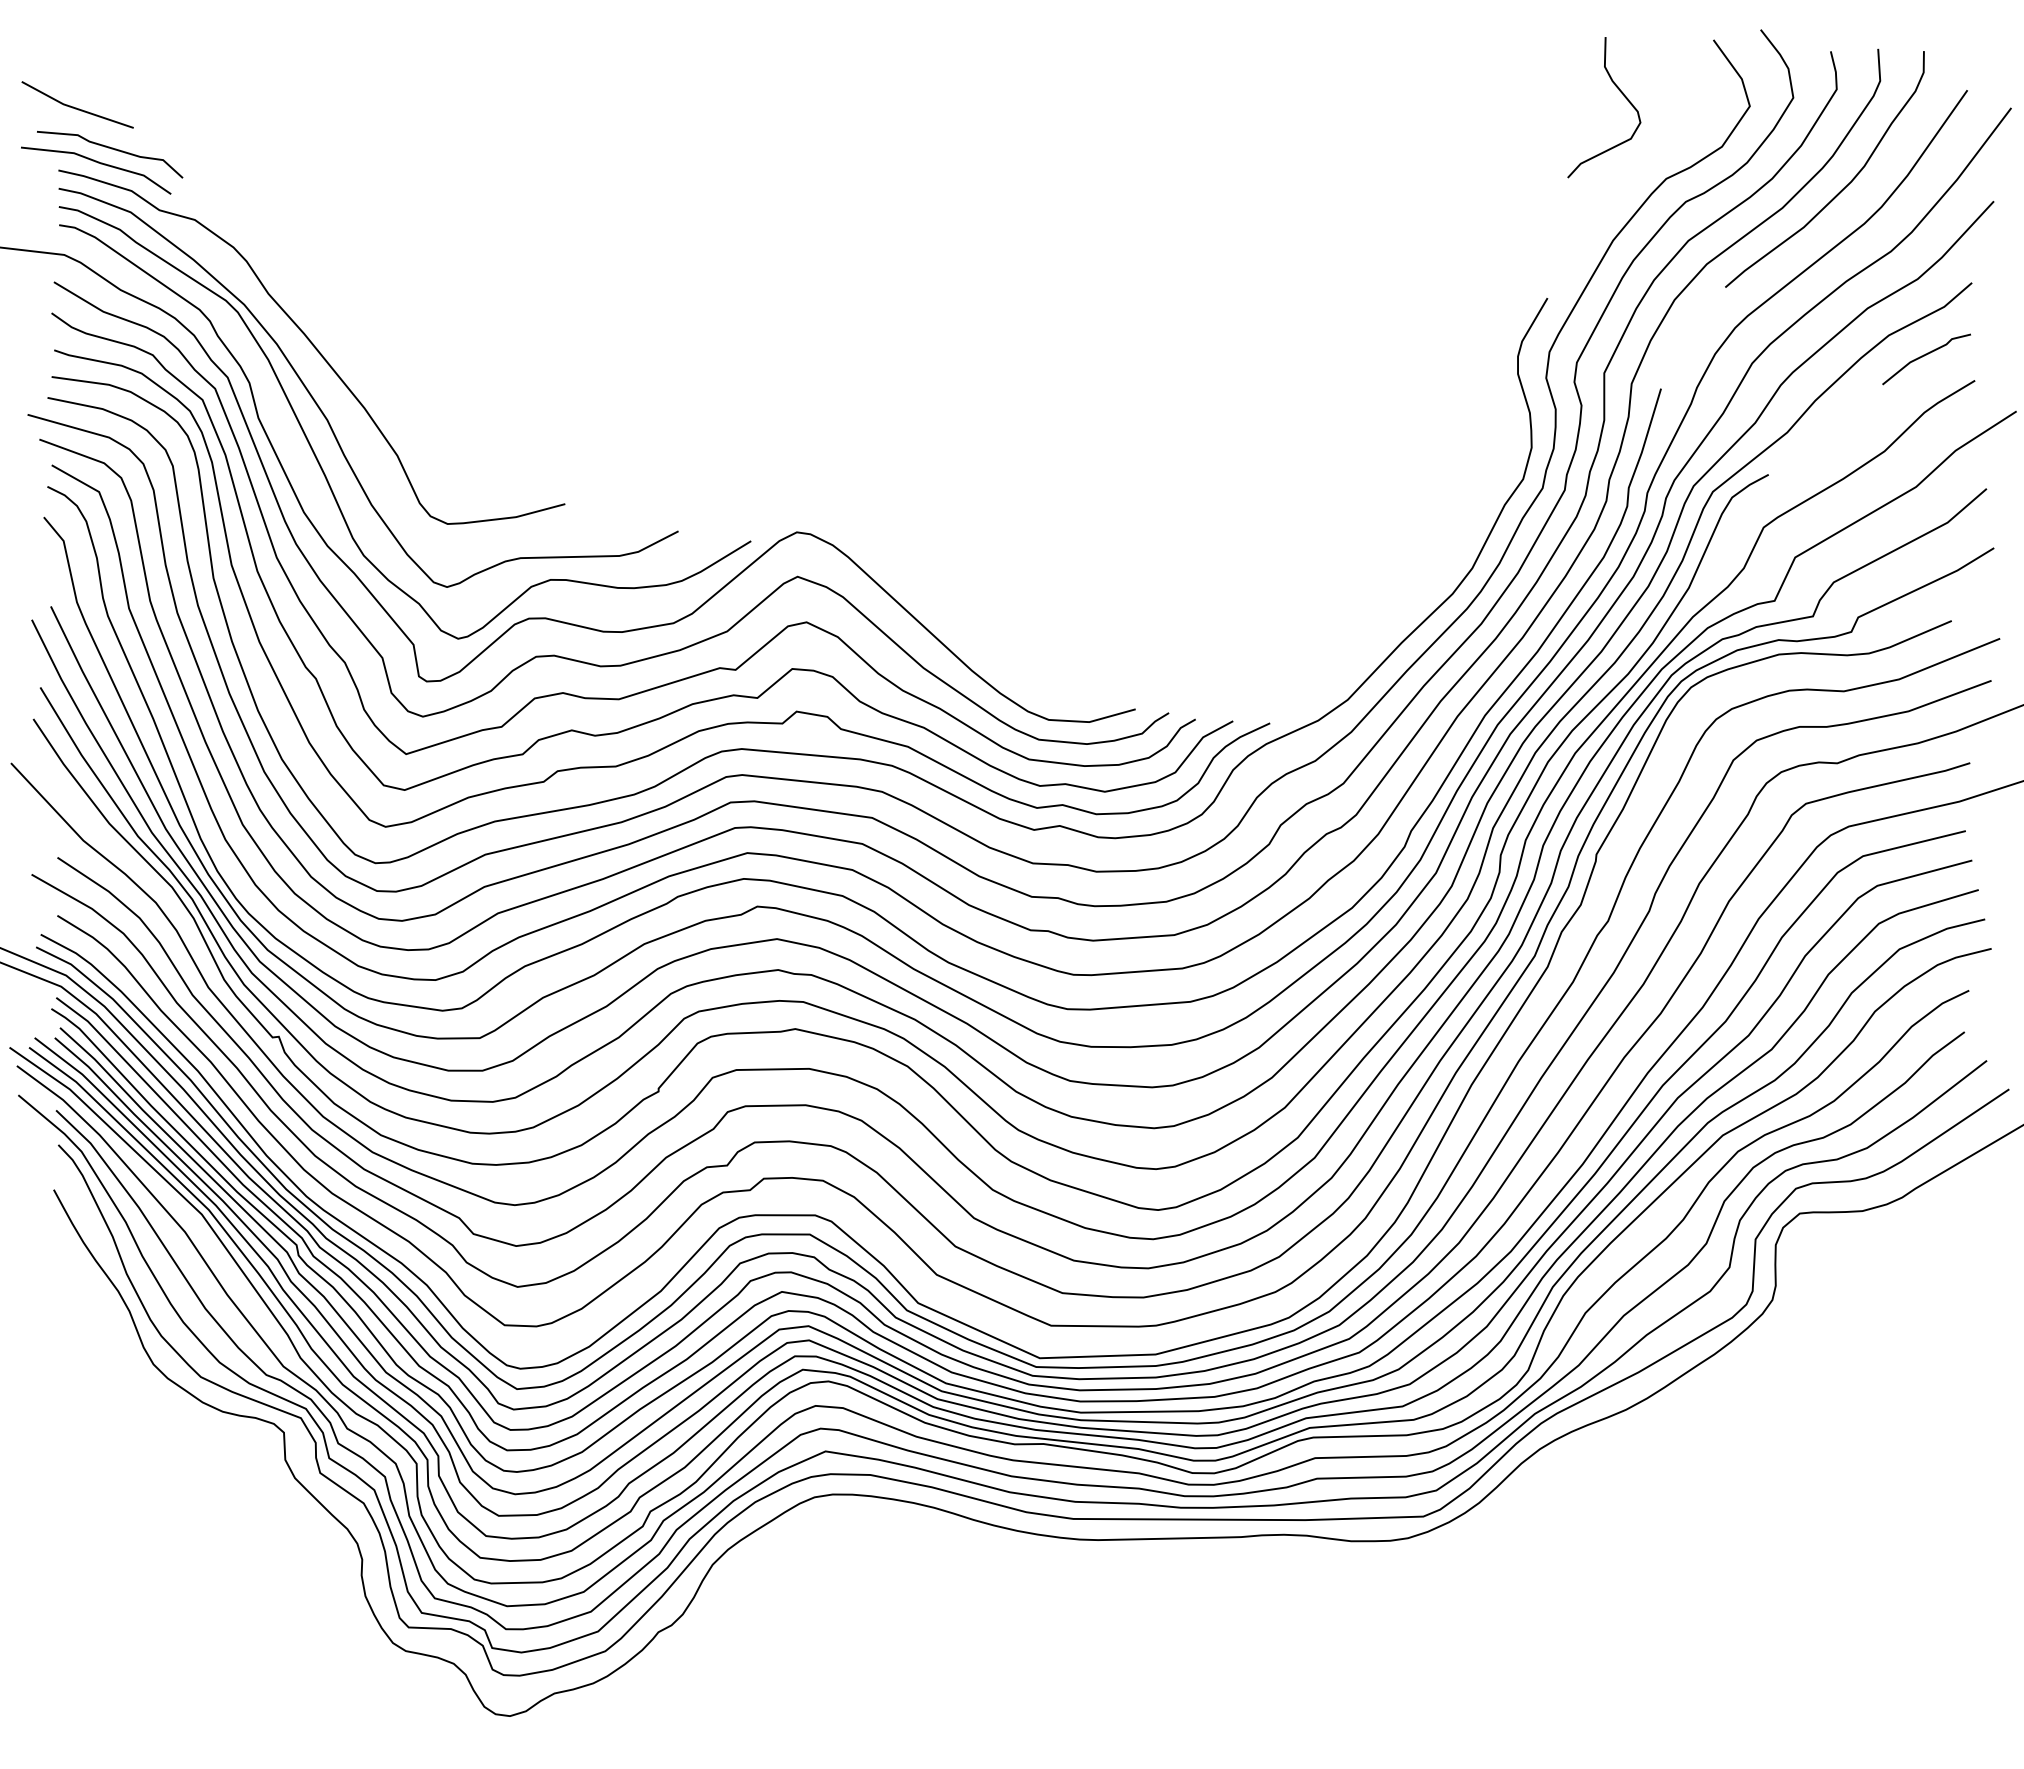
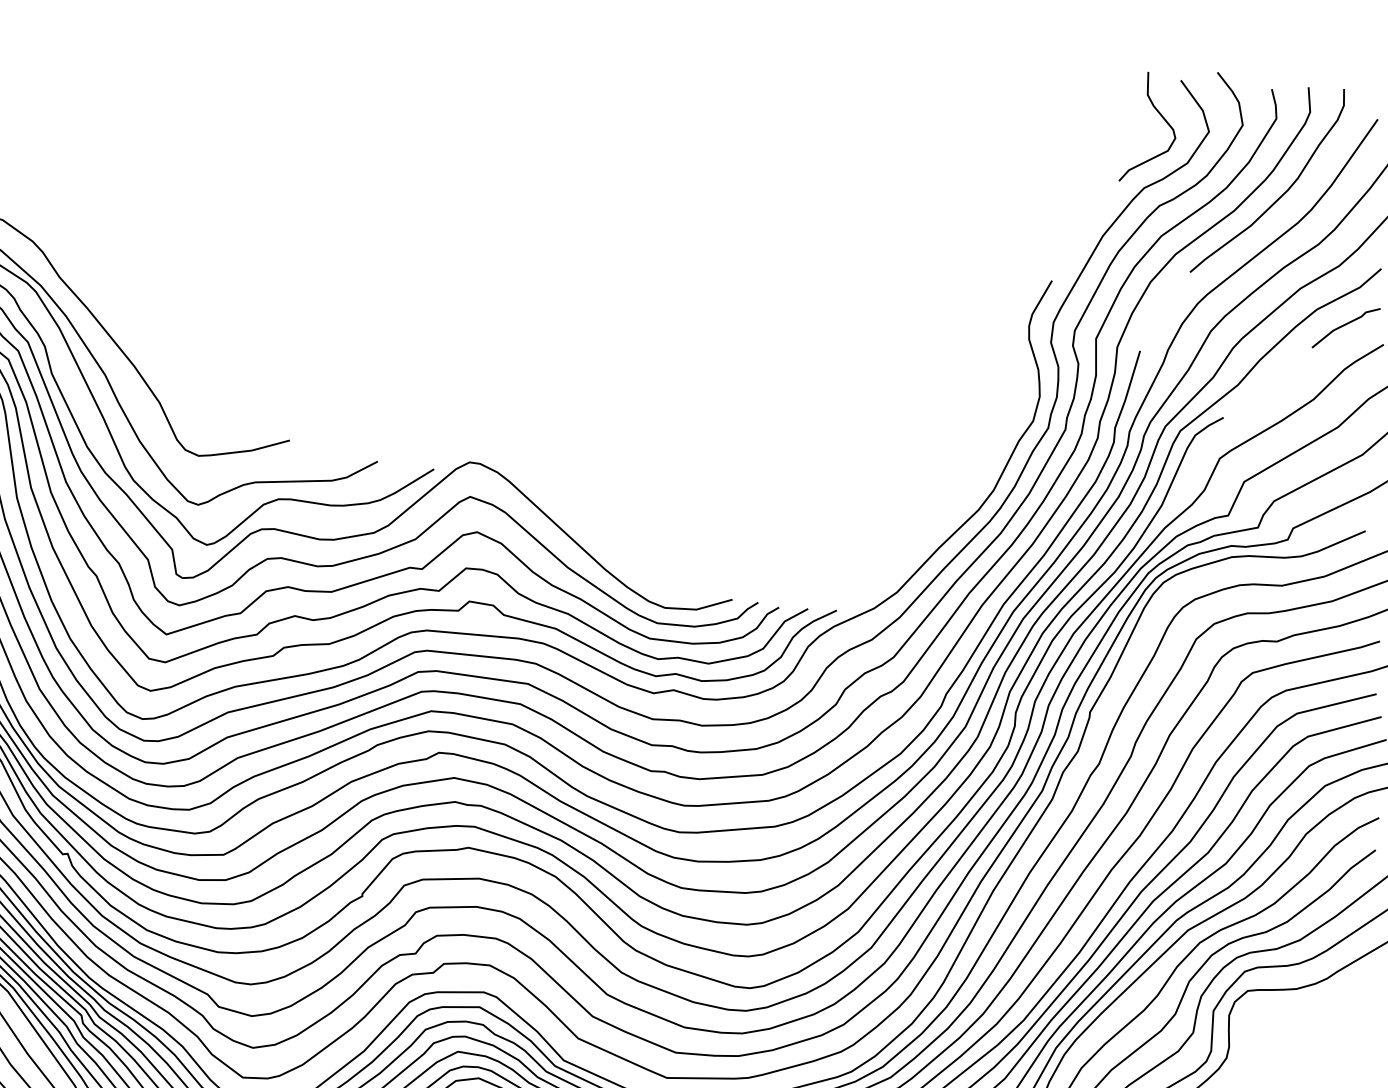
curve: (1619, 91) -> (1159, 114), moved

